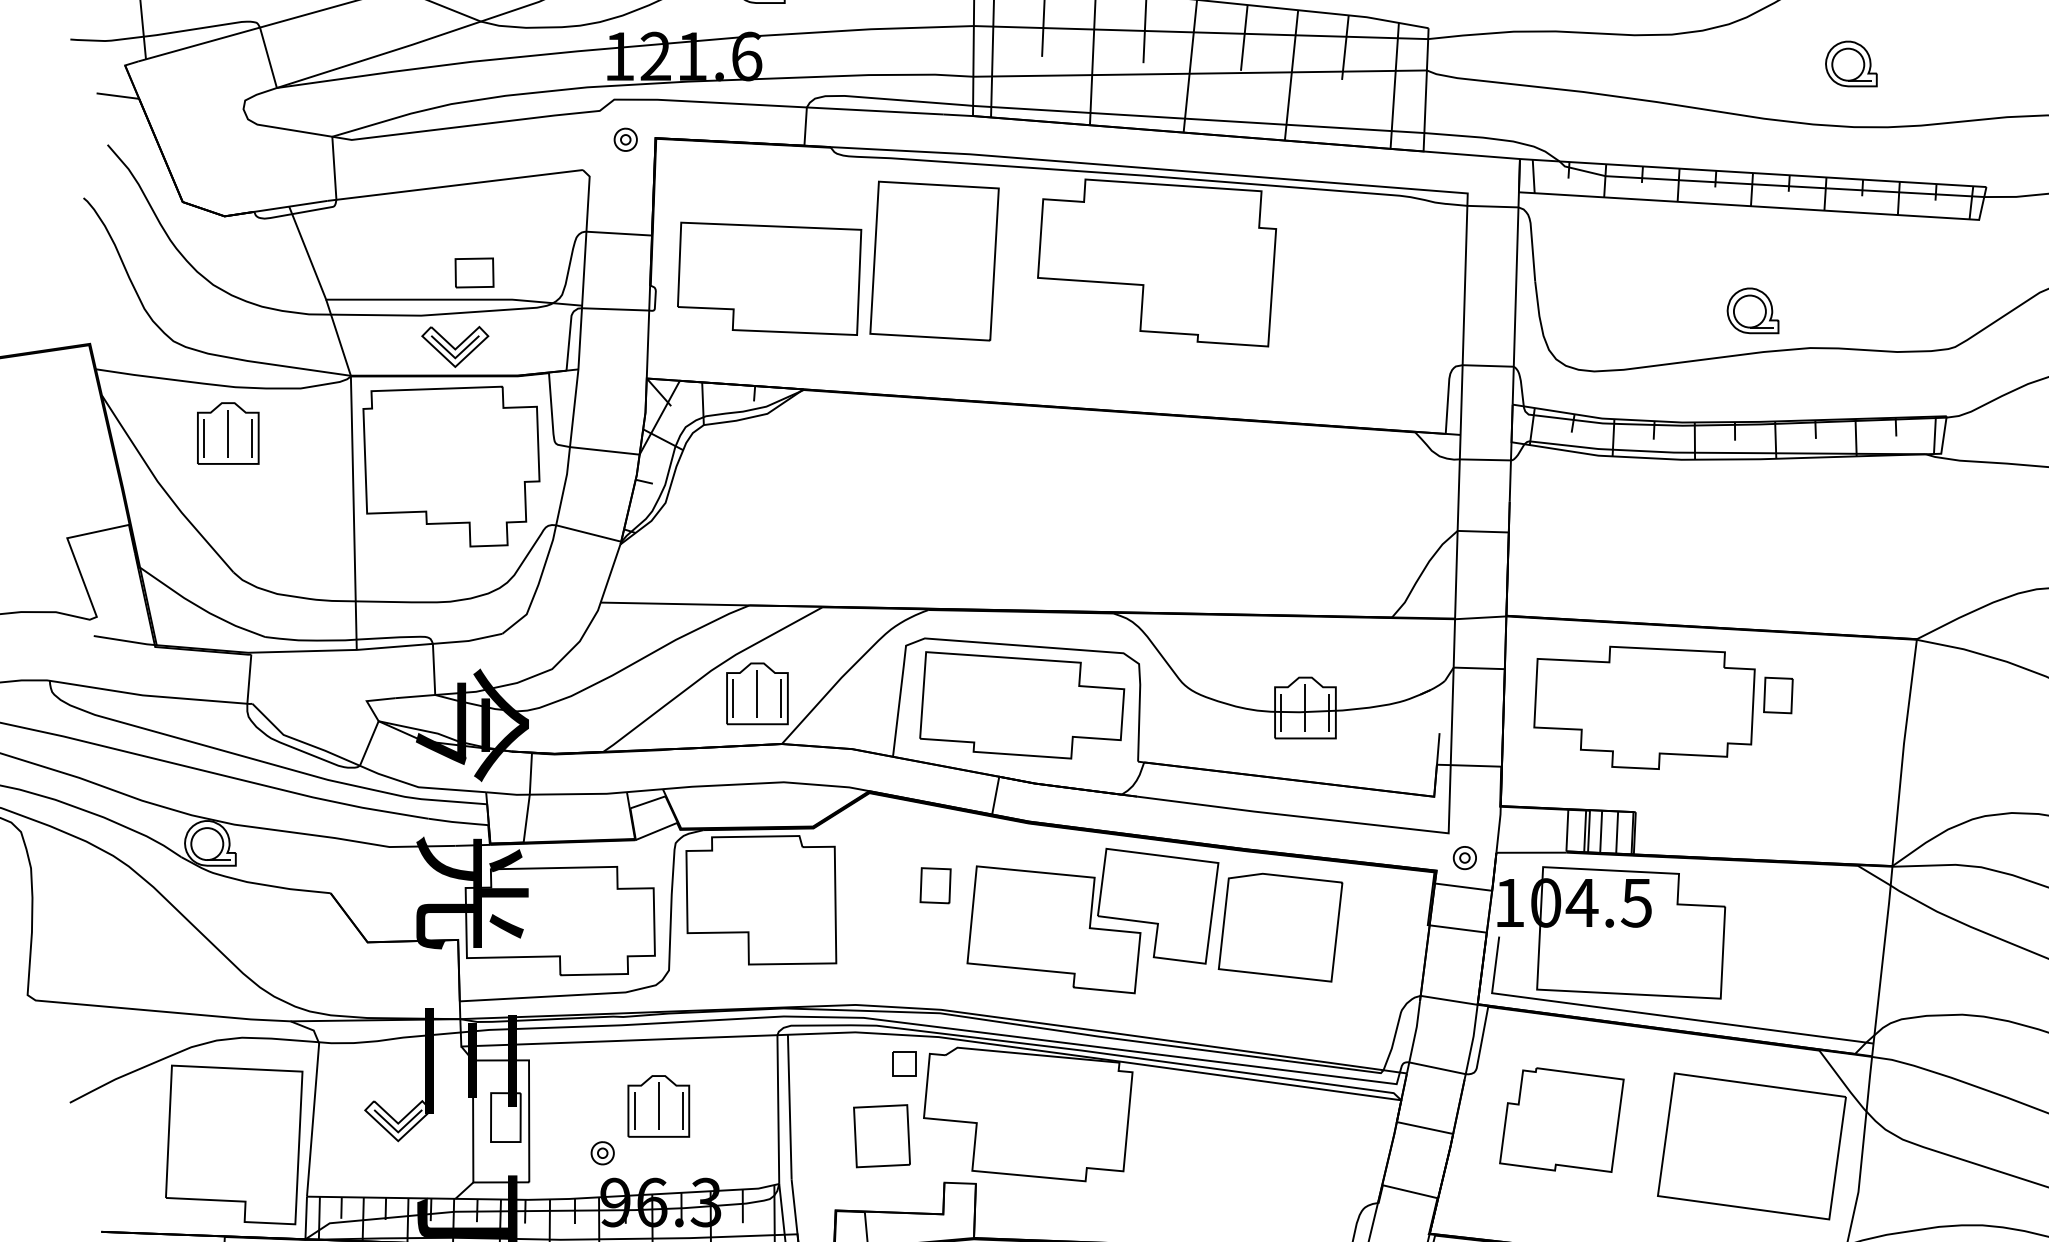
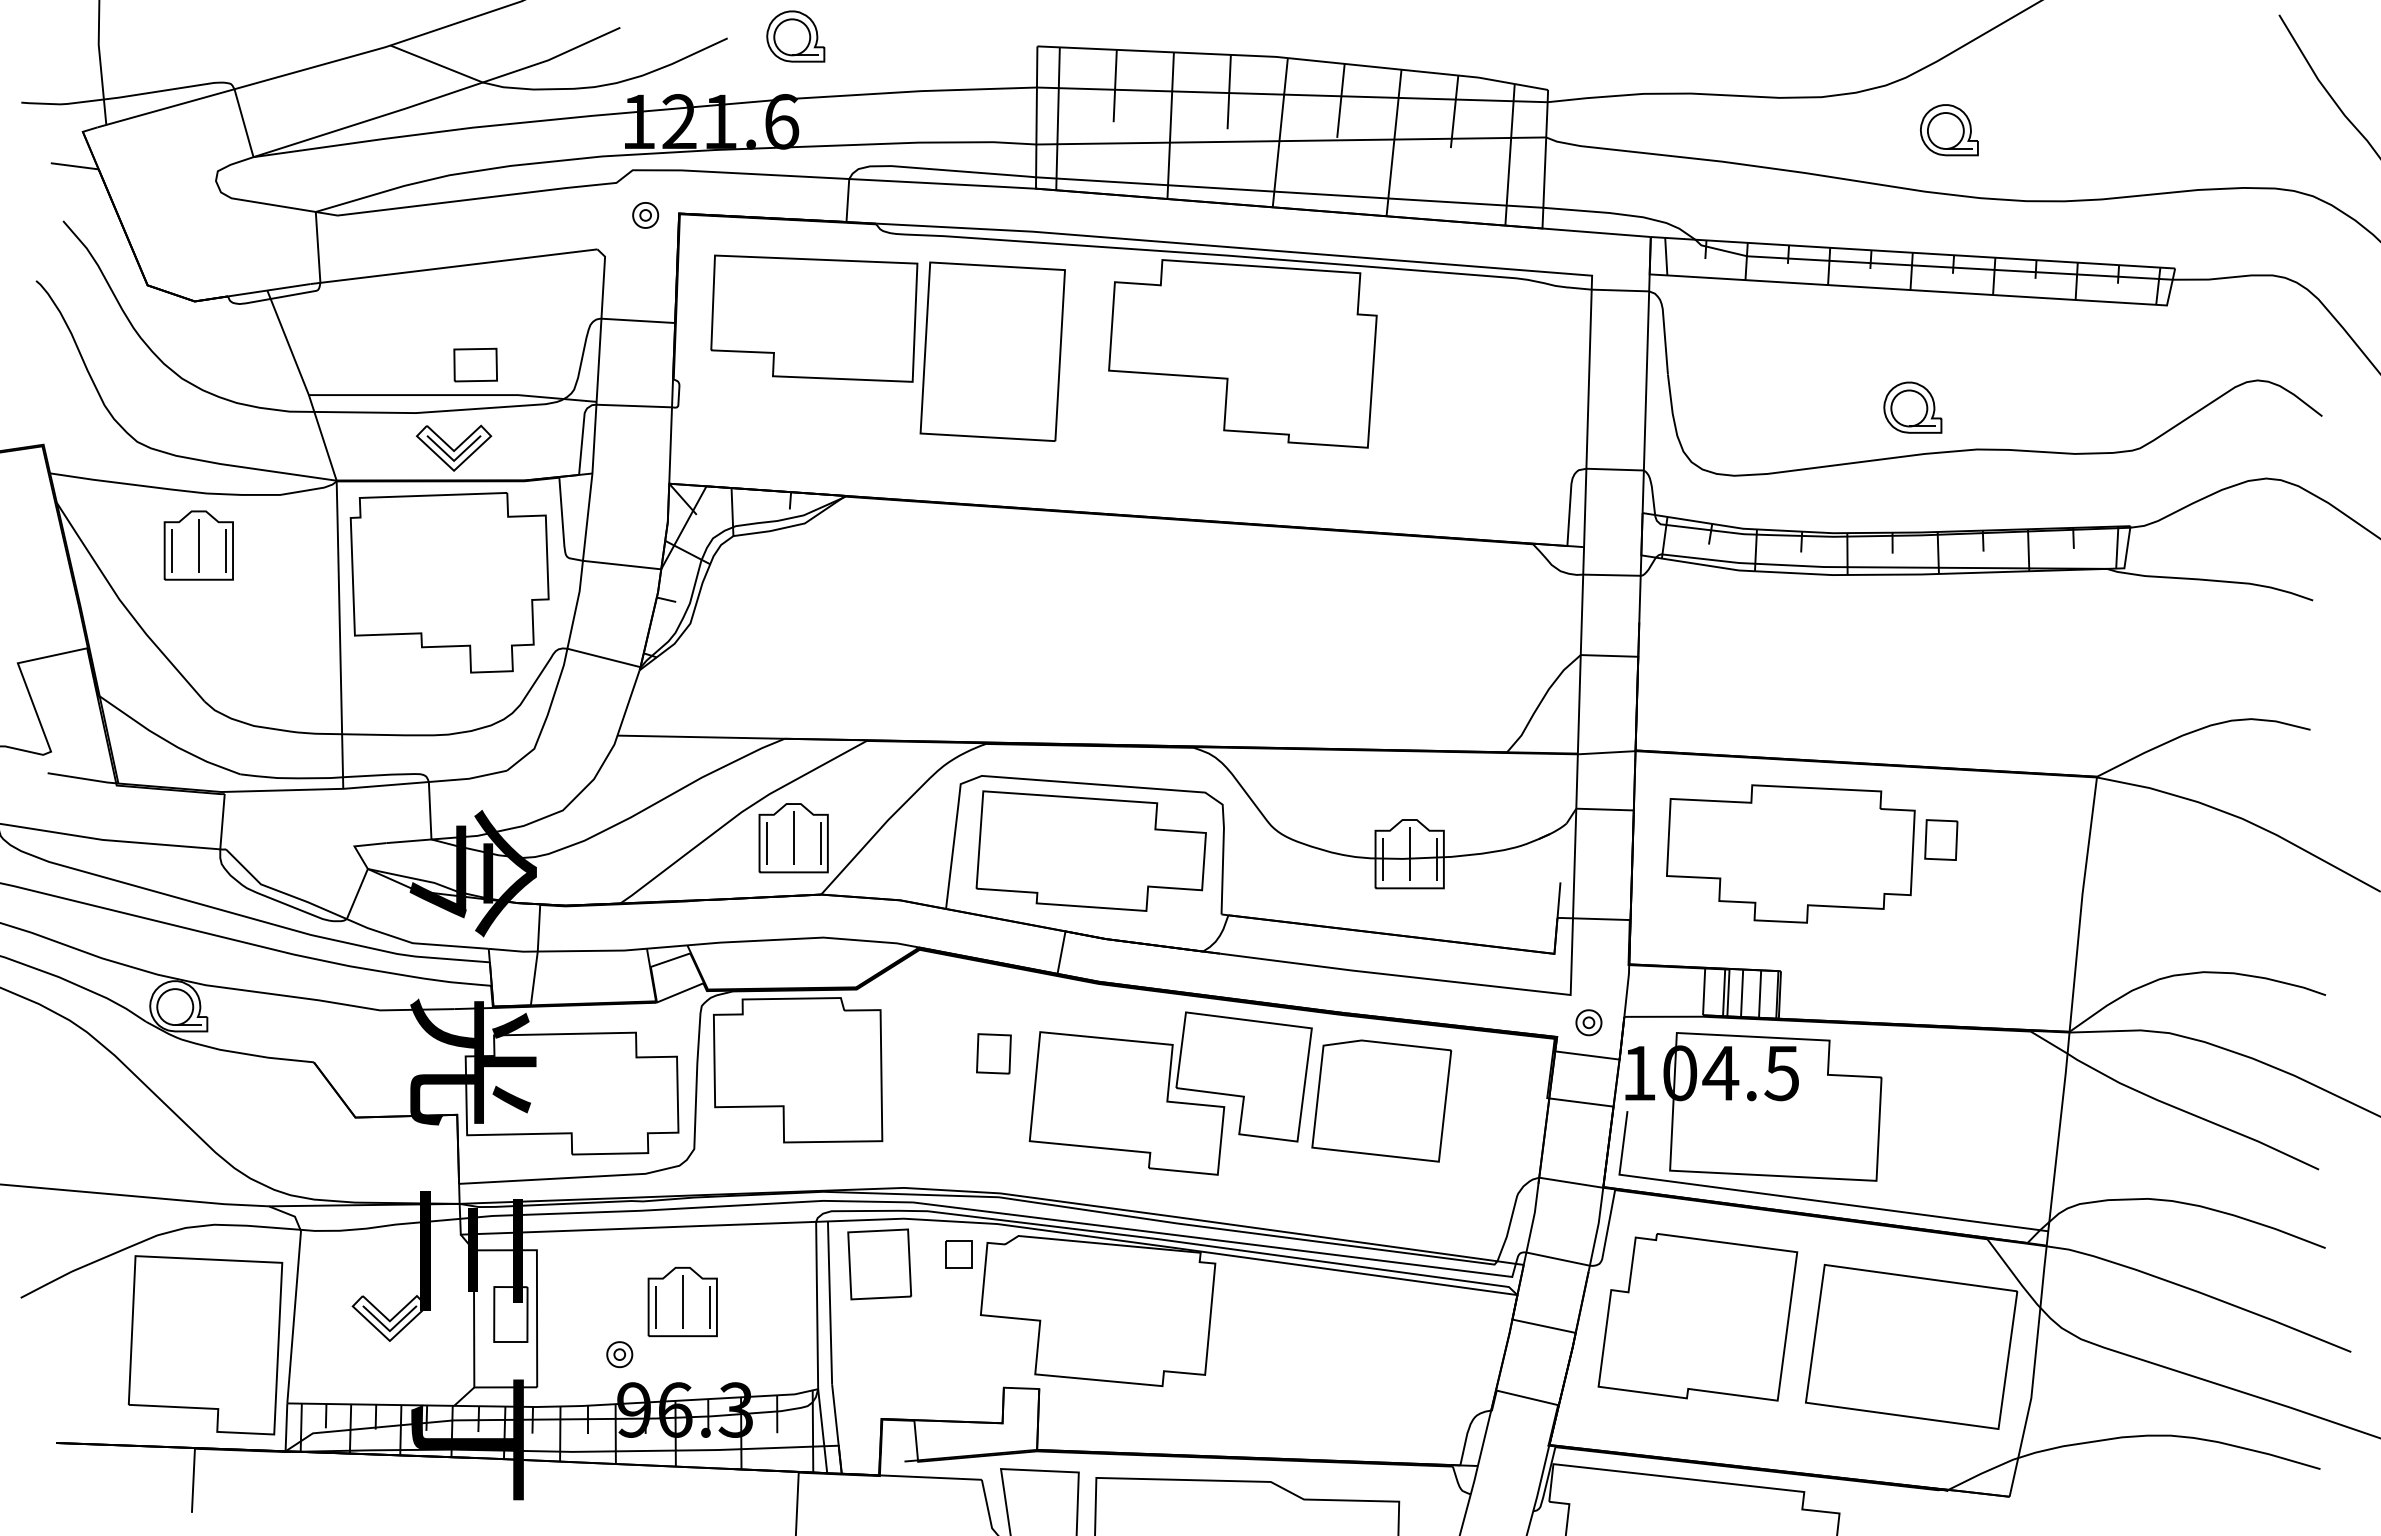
part: (1851, 64) -> (1949, 130), moved
part: (769, 278) -> (814, 318), moved
part: (1561, 1120) -> (1697, 1317), size x1.43
part: (881, 1136) -> (879, 1264), moved

